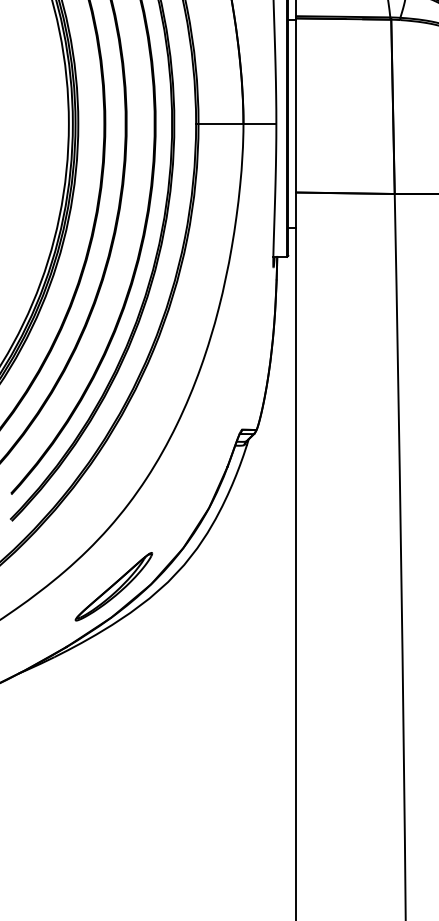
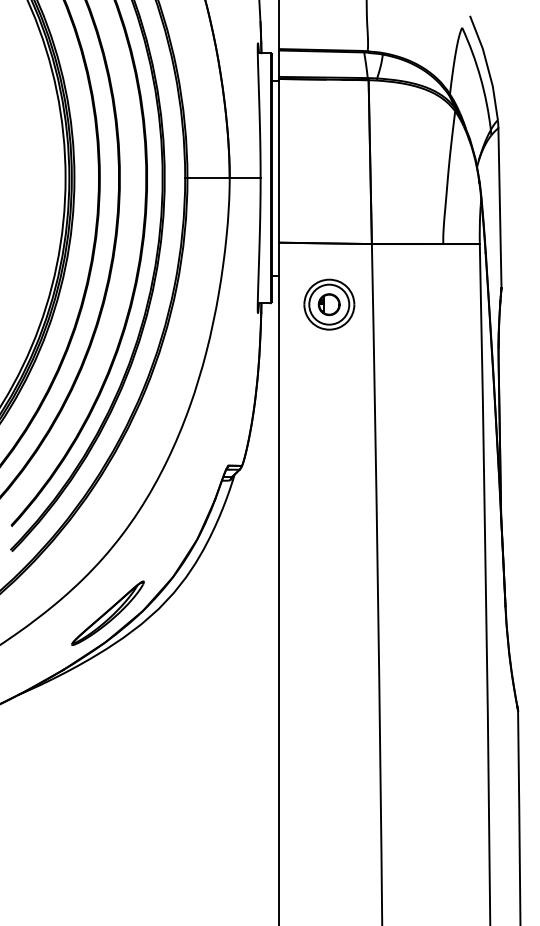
part: (349, 258) -> (329, 304), added

